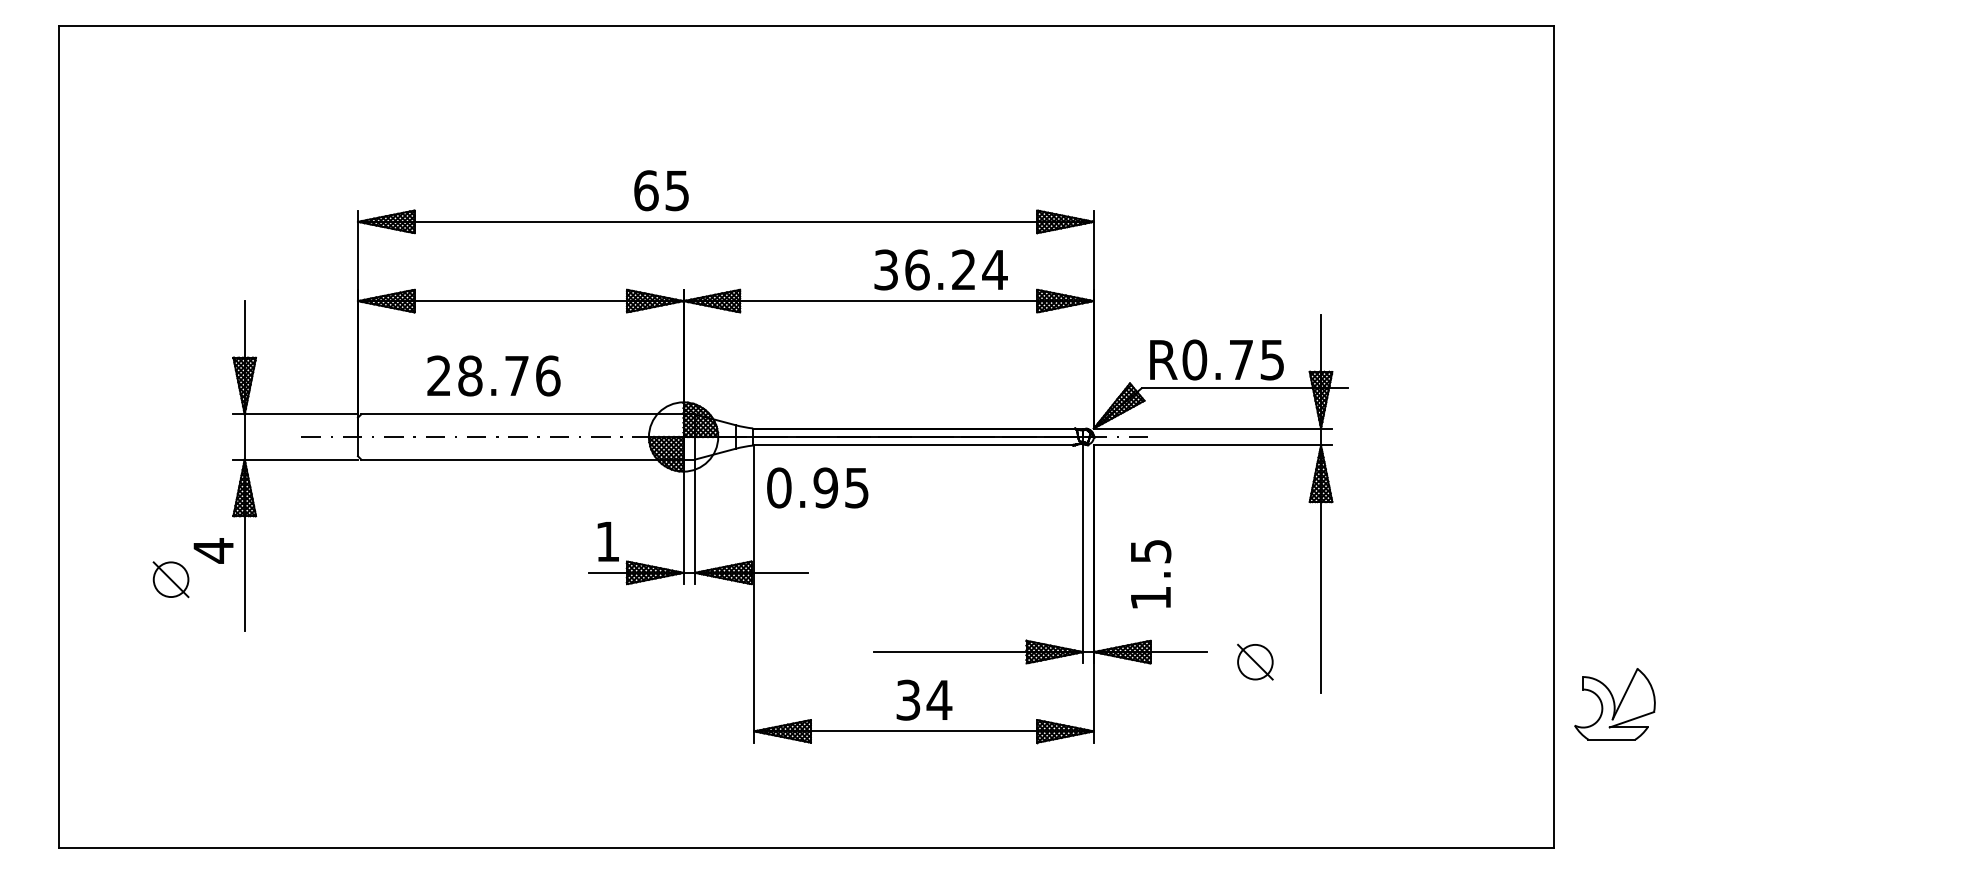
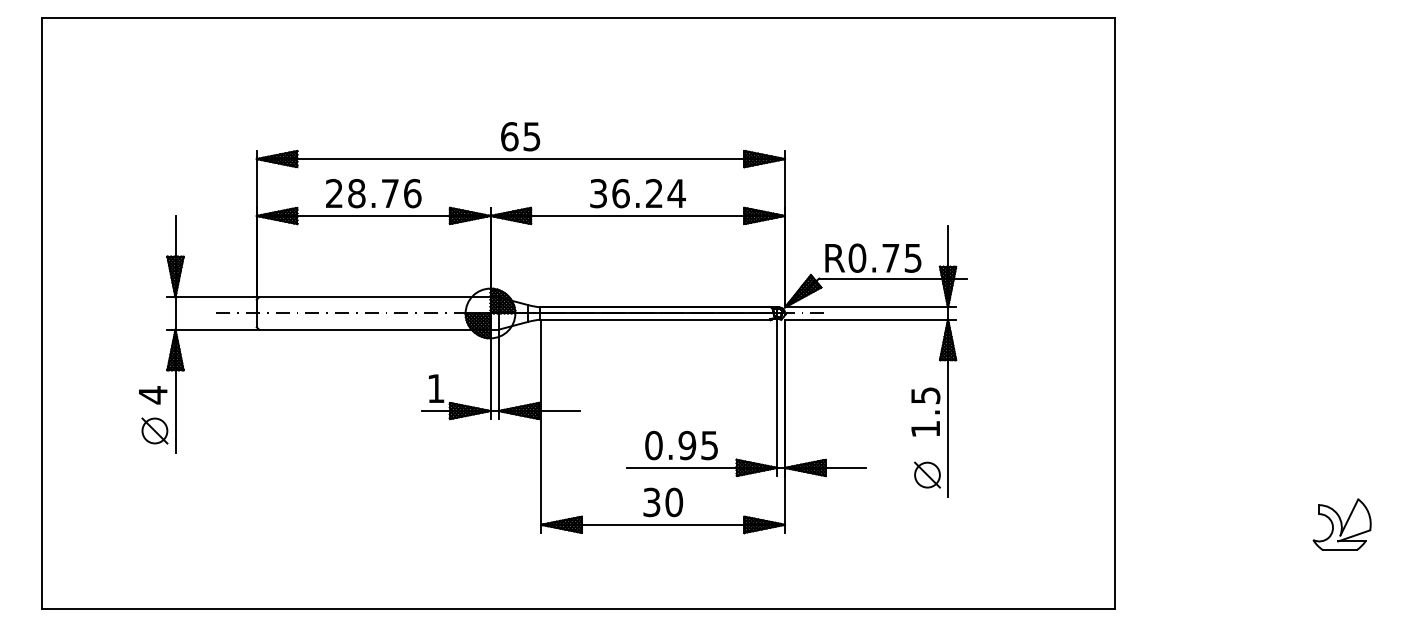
text: (661, 190) -> (520, 136), moved
text: (940, 269) -> (637, 193), moved
text: (493, 375) -> (373, 193), moved
text: (817, 487) -> (681, 445), moved
text: (1151, 574) -> (926, 412), moved
part: (170, 579) -> (154, 430), moved
part: (1255, 661) -> (927, 474), moved
text: (939, 699) -> (674, 501), 34 -> 30
part: (1614, 704) -> (1341, 524), moved

